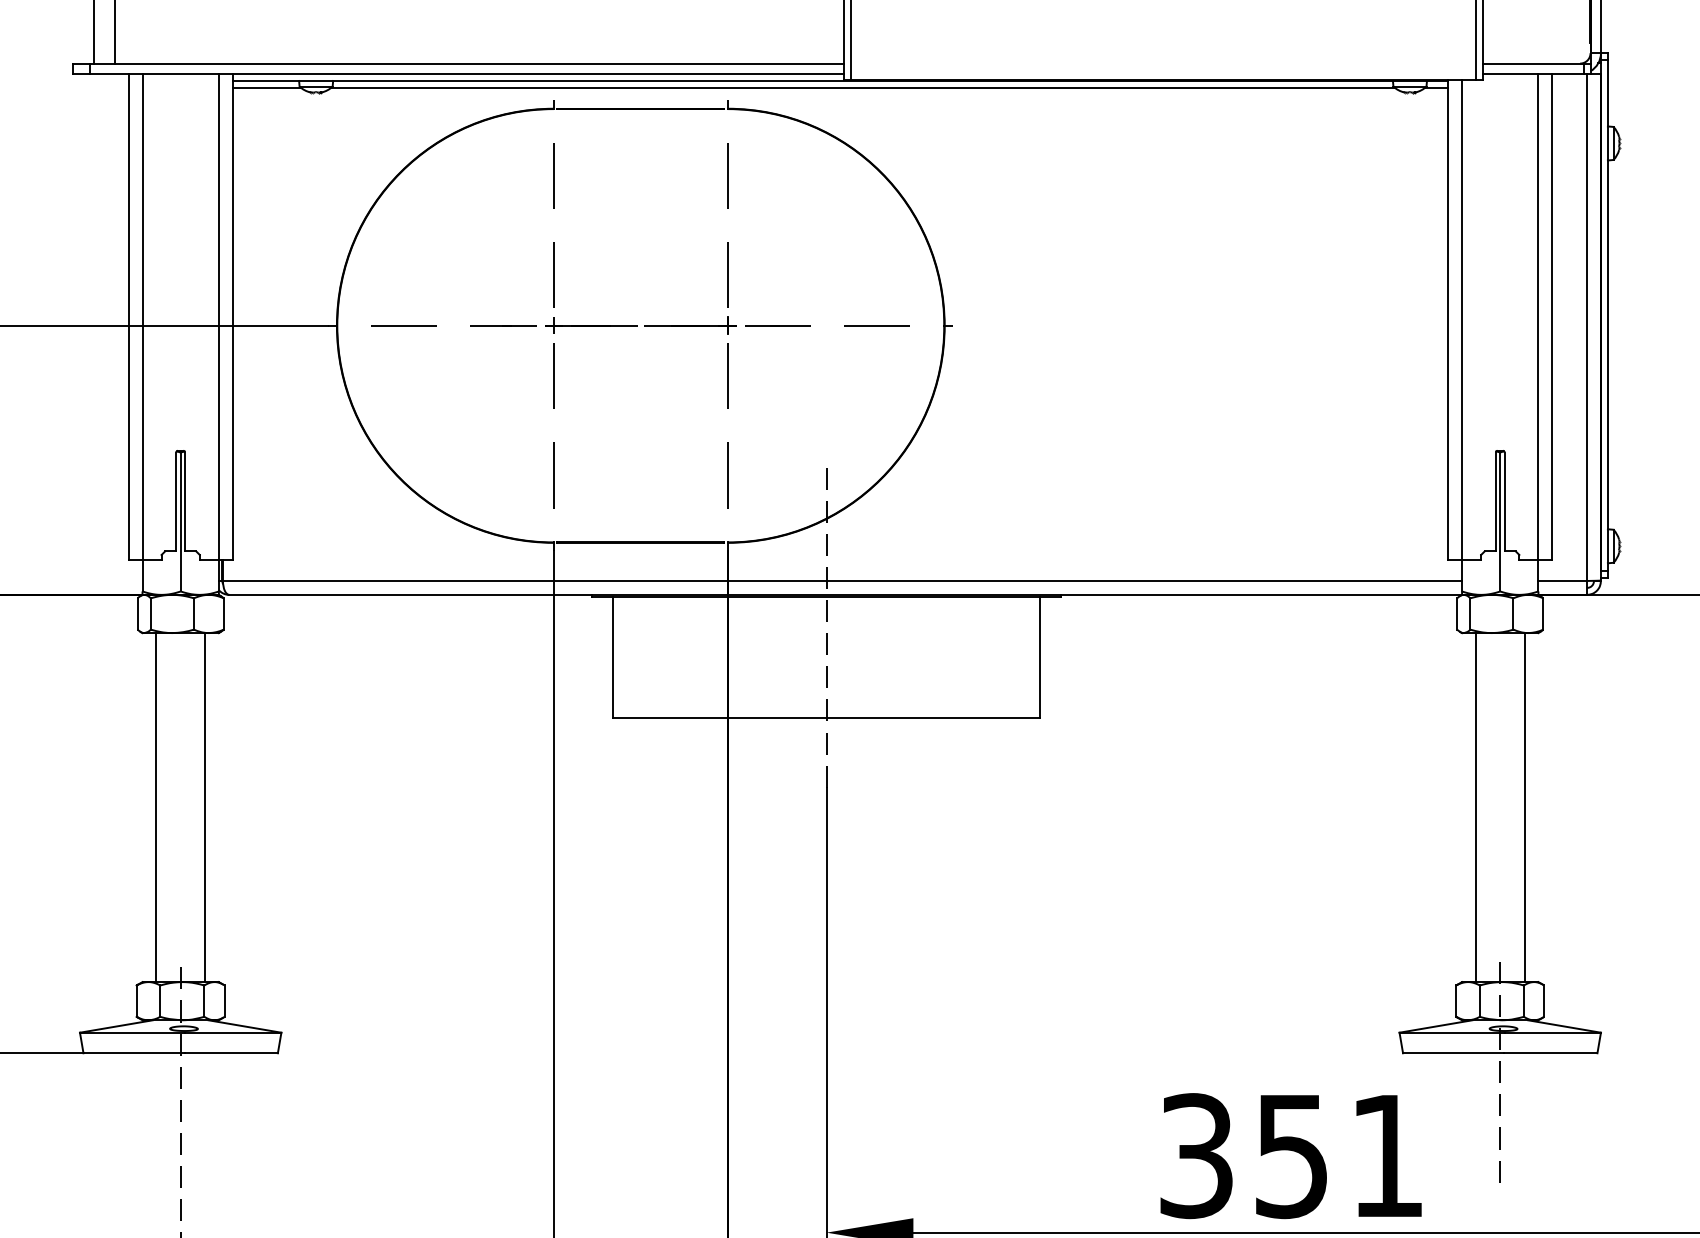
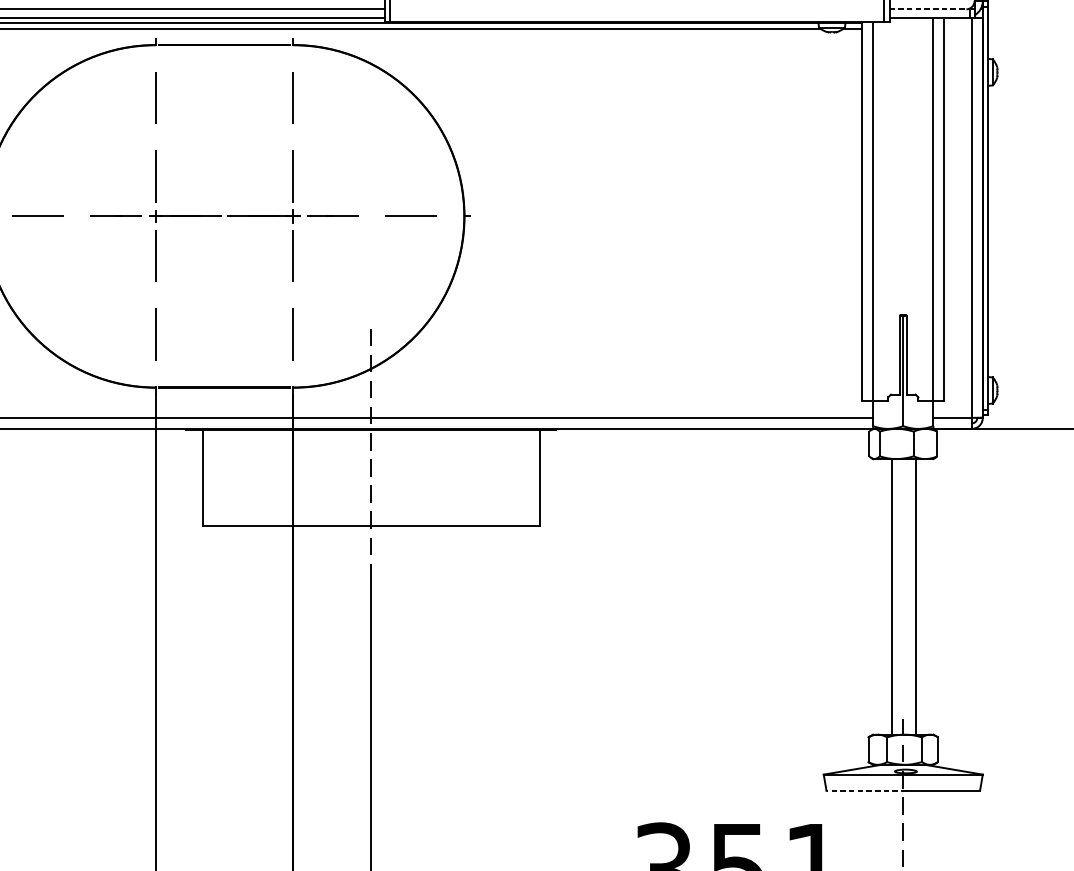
line: (1533, 63) -> (929, 9), solid -> dashed
line: (1475, 807) -> (915, 596), moved
line: (1524, 807) -> (892, 596), moved
line: (1453, 1053) -> (866, 791), solid -> dashed

